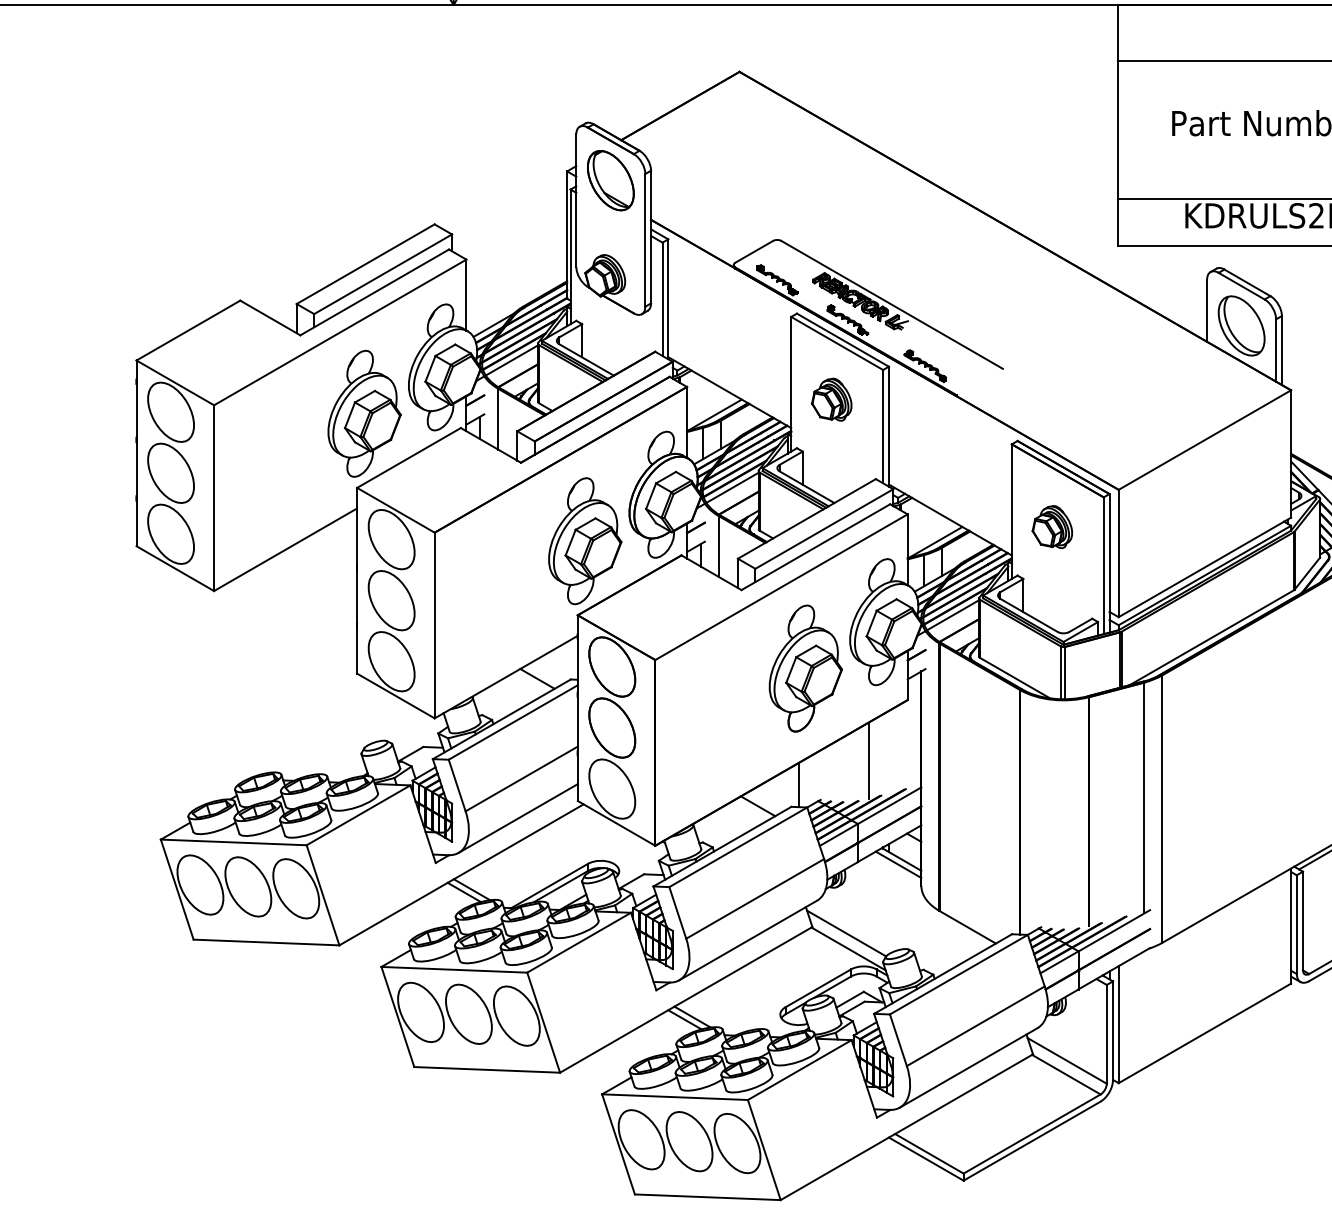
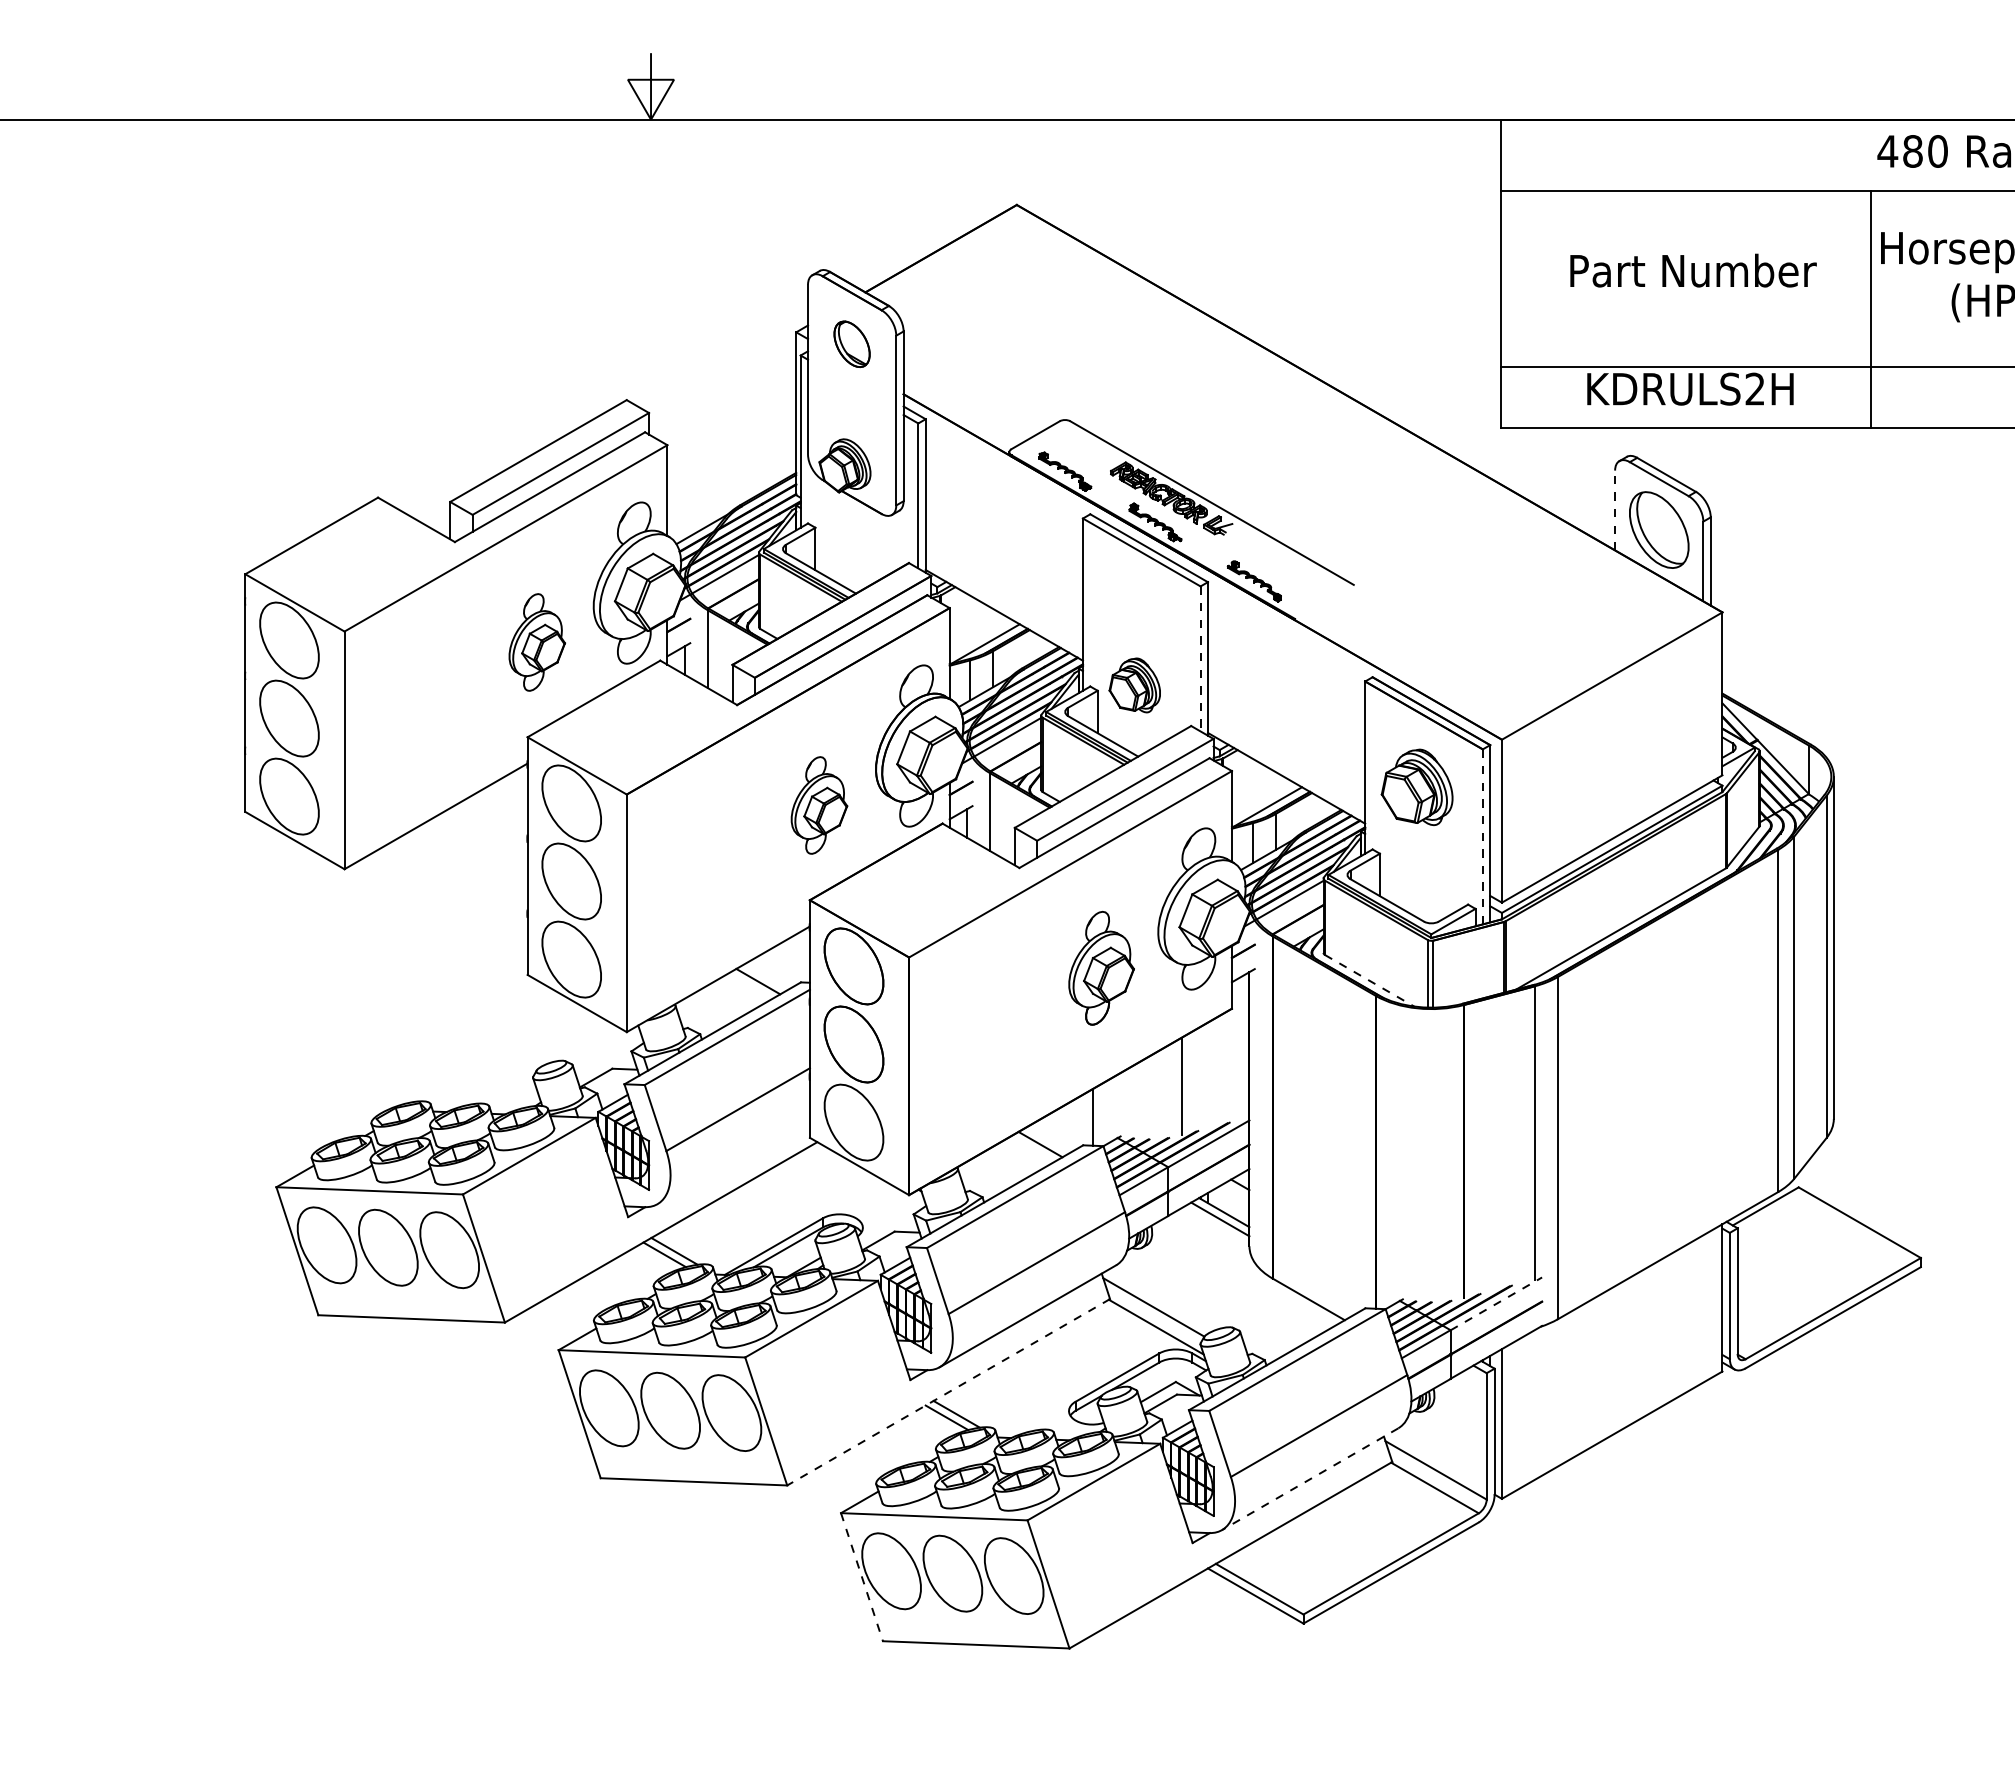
part: (610, 180) -> (851, 344), size x0.6
line: (1207, 310) -> (1615, 510), solid -> dashed
part: (831, 399) -> (1134, 685), moved
part: (364, 413) -> (537, 642), size x0.6
line: (883, 426) -> (1200, 658), solid -> dashed
part: (1051, 527) -> (1416, 787), size x1.4
part: (585, 541) -> (819, 805), size x0.6
line: (1103, 565) -> (1482, 836), solid -> dashed
part: (805, 667) -> (1101, 967), size x0.7
line: (1015, 678) -> (1369, 980), solid -> dashed
line: (518, 818) -> (733, 1160), removed
line: (1114, 930) -> (1496, 1303), solid -> dashed
line: (686, 1000) -> (948, 1392), solid -> dashed
line: (969, 1068) -> (1310, 1479), solid -> dashed
line: (618, 1144) -> (862, 1577), solid -> dashed

